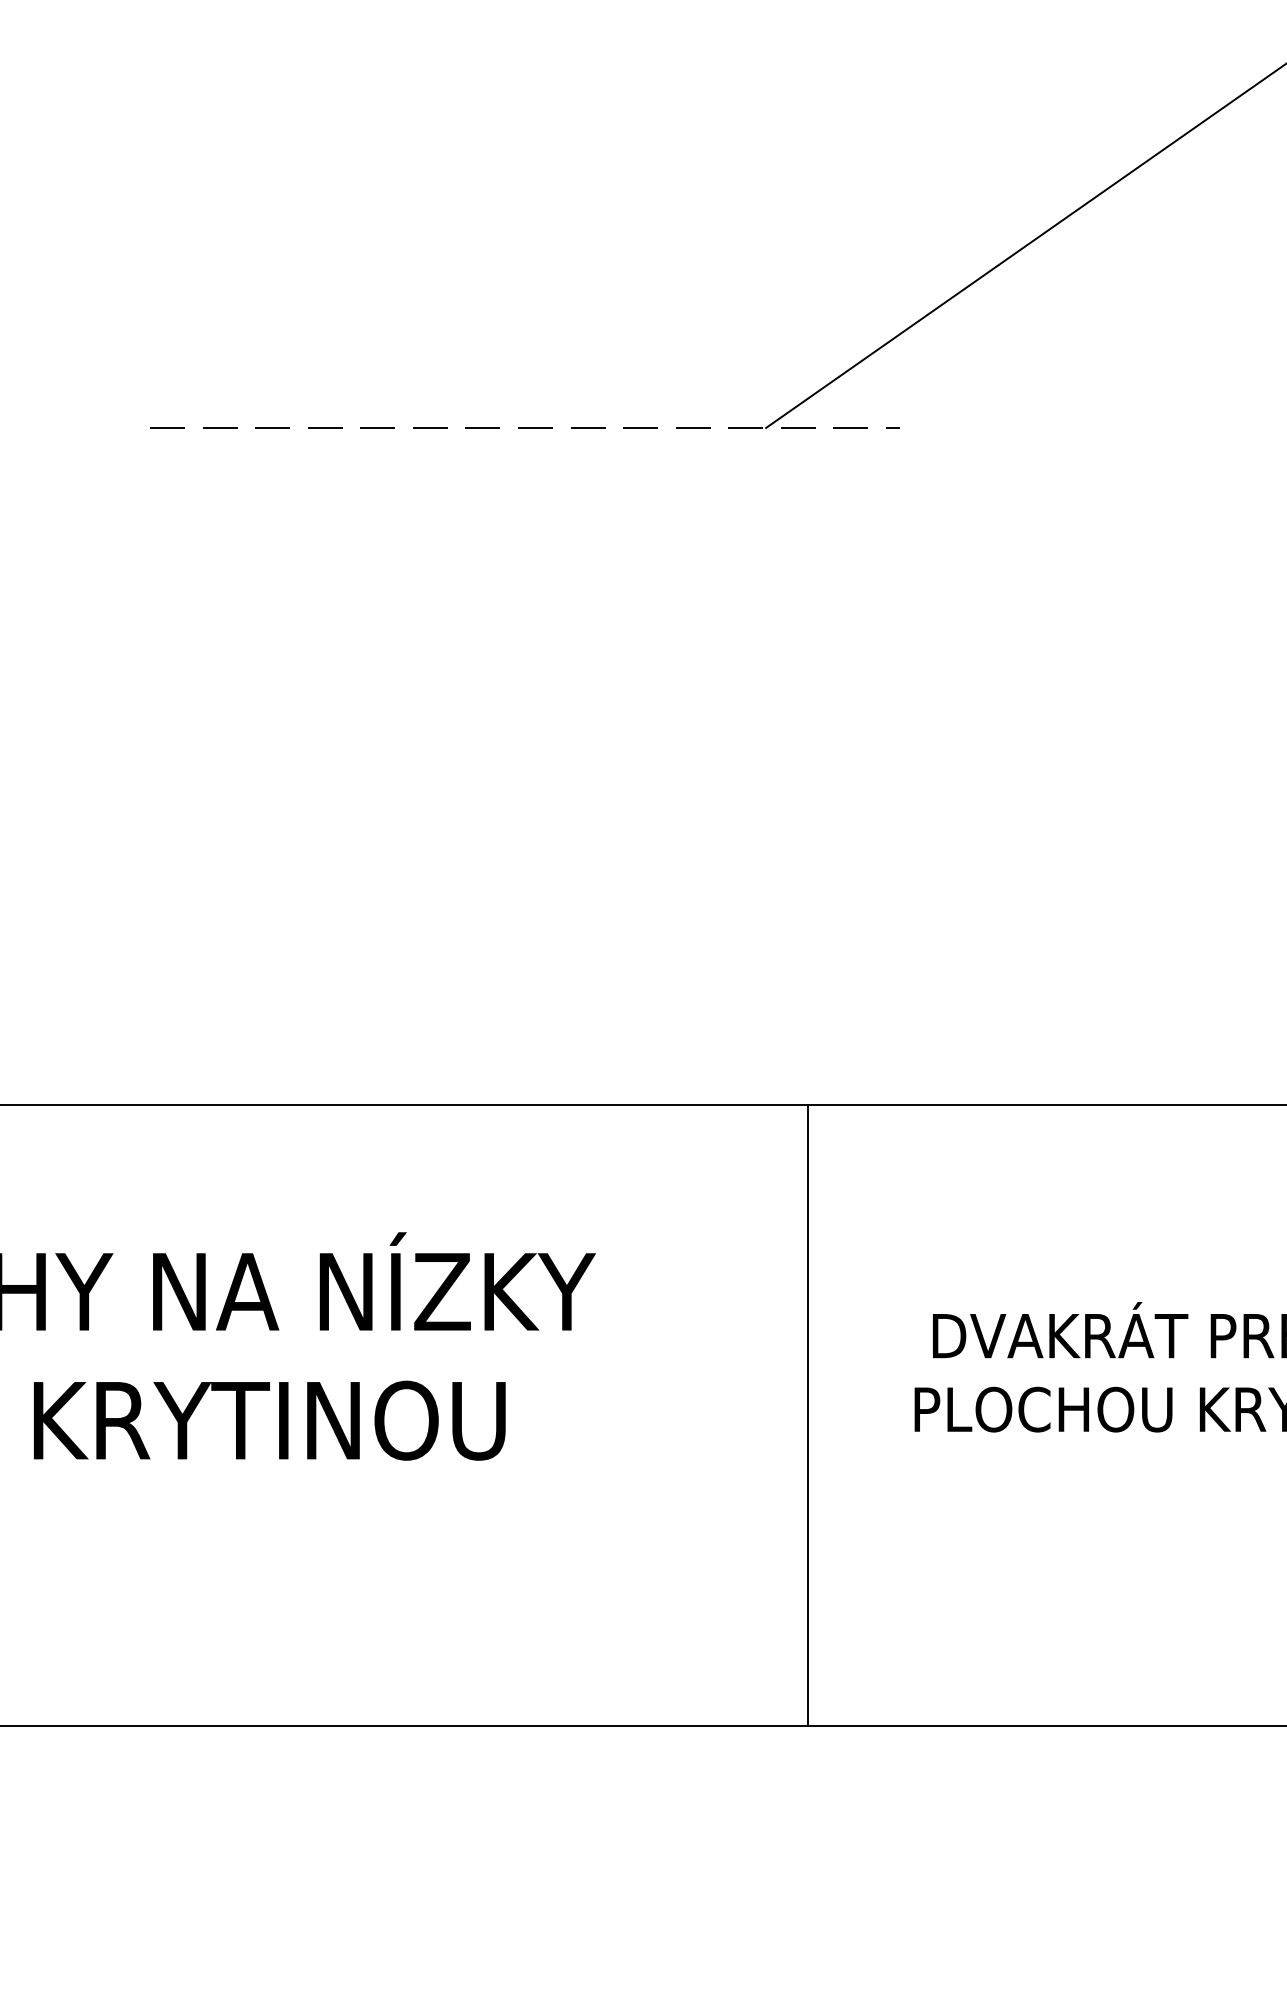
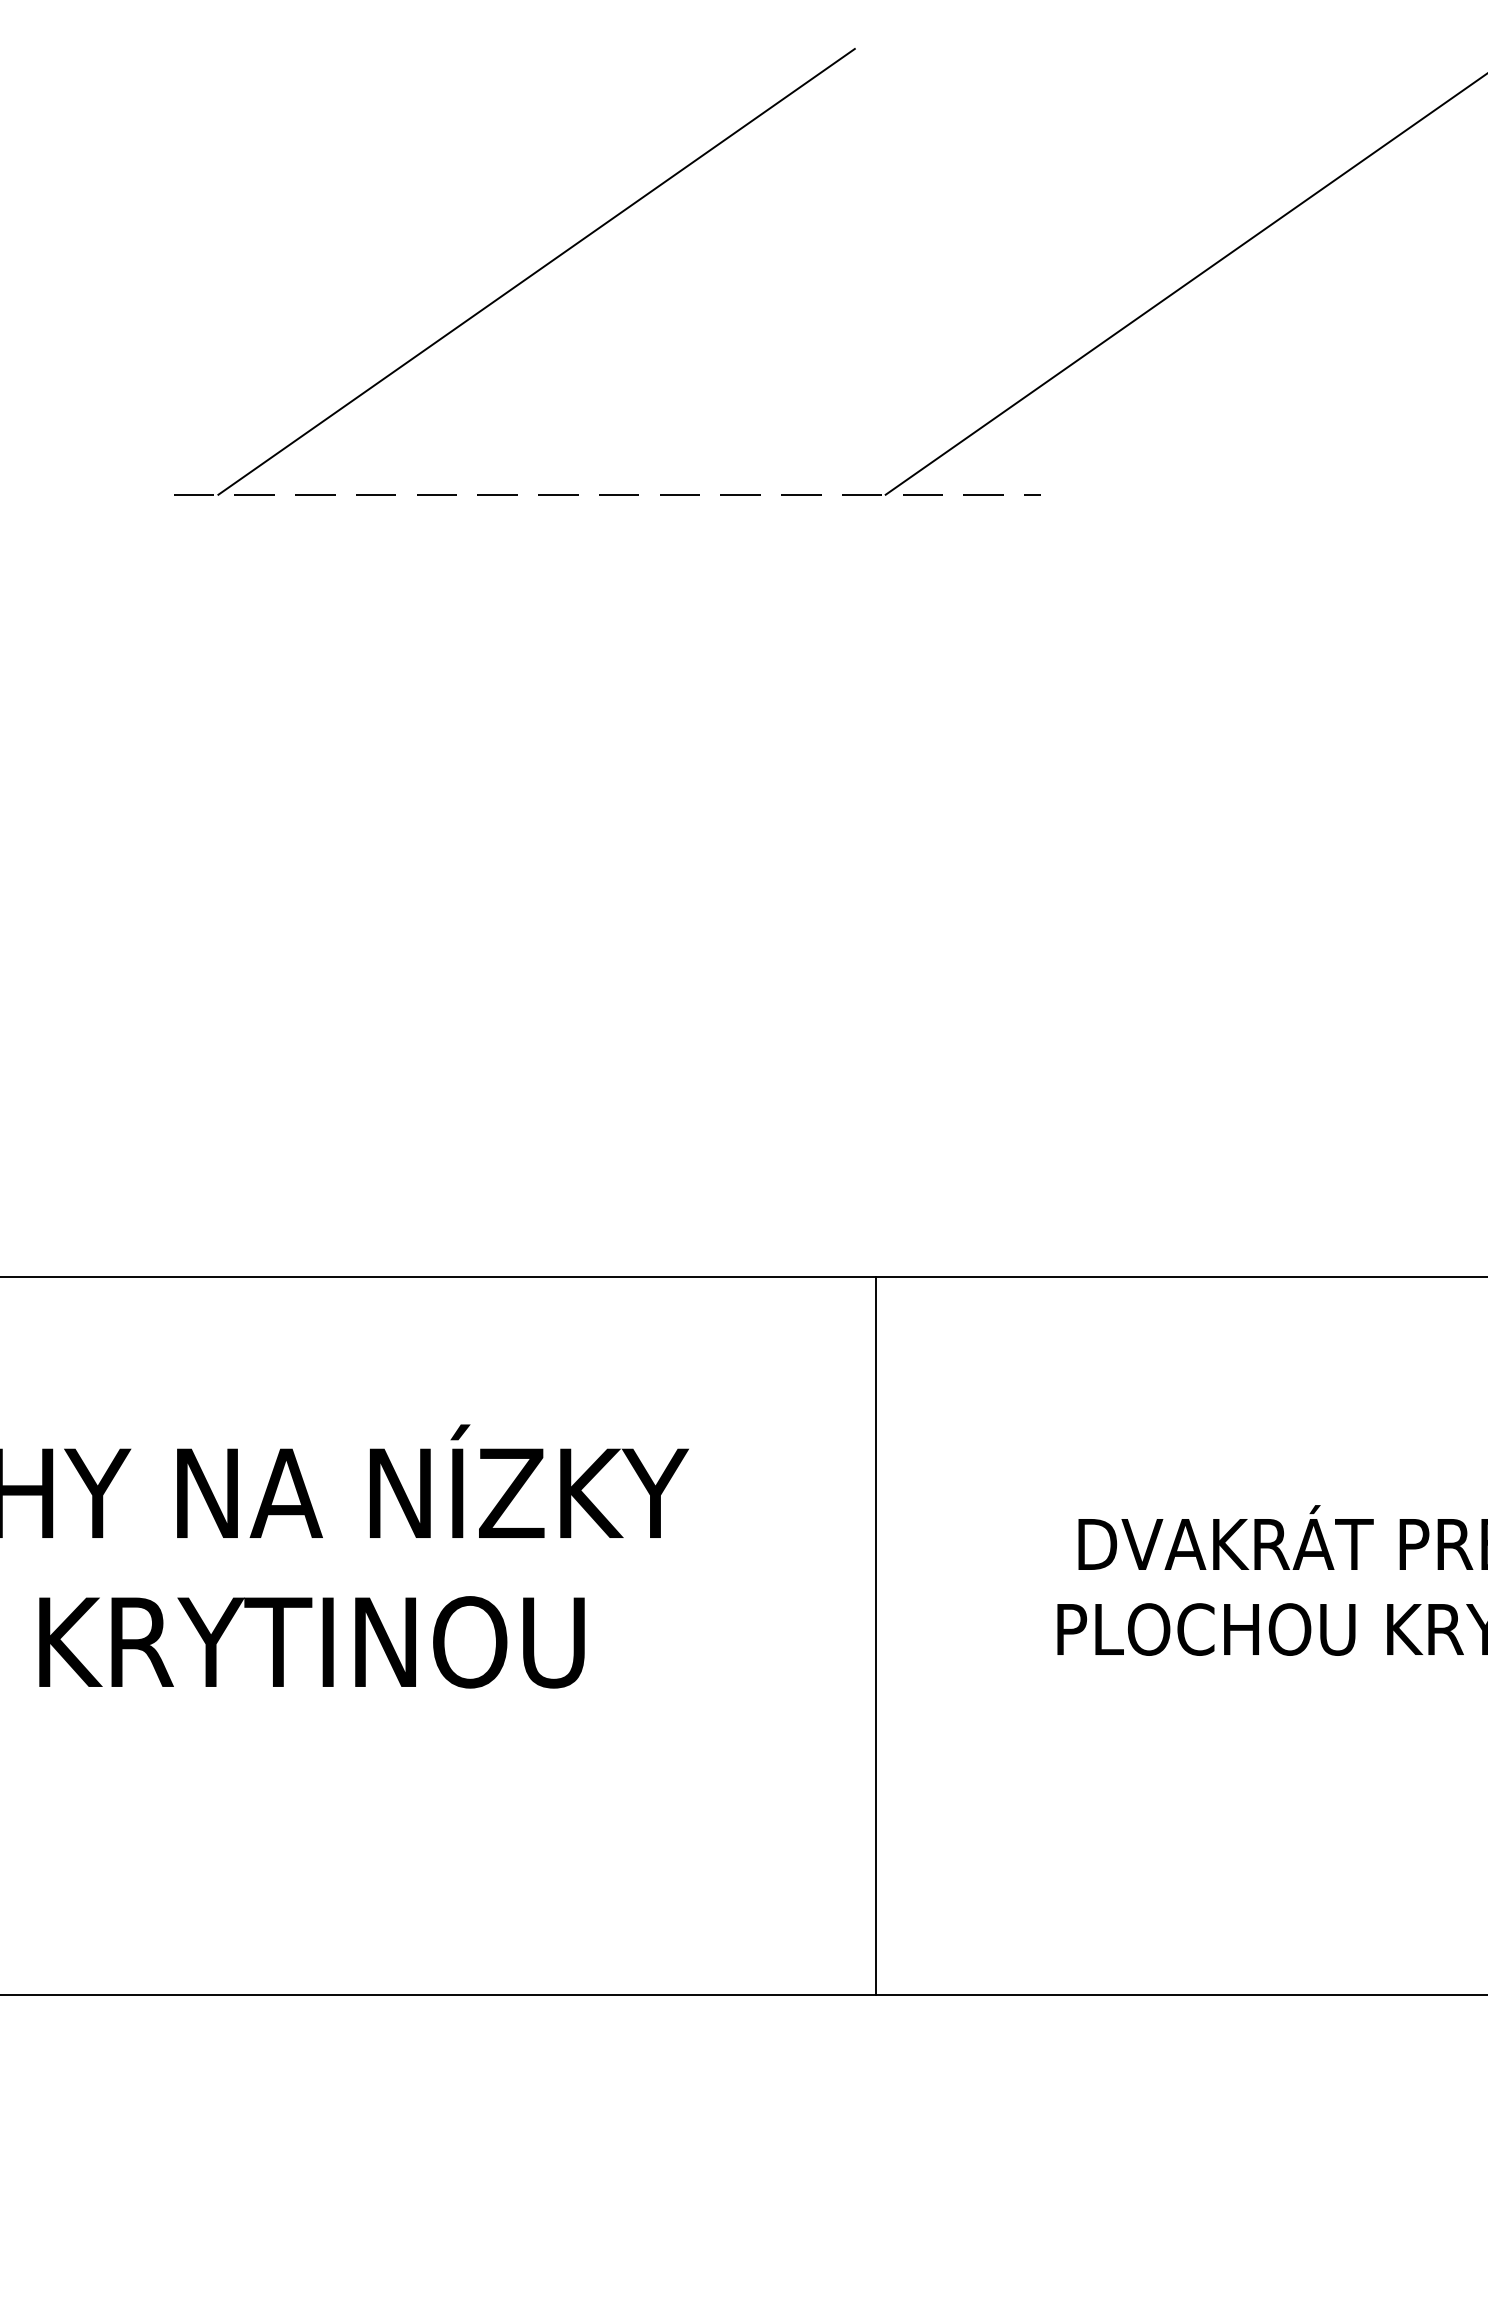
line: (463, 234) -> (536, 271), added
line: (807, 1414) -> (875, 1635), moved

